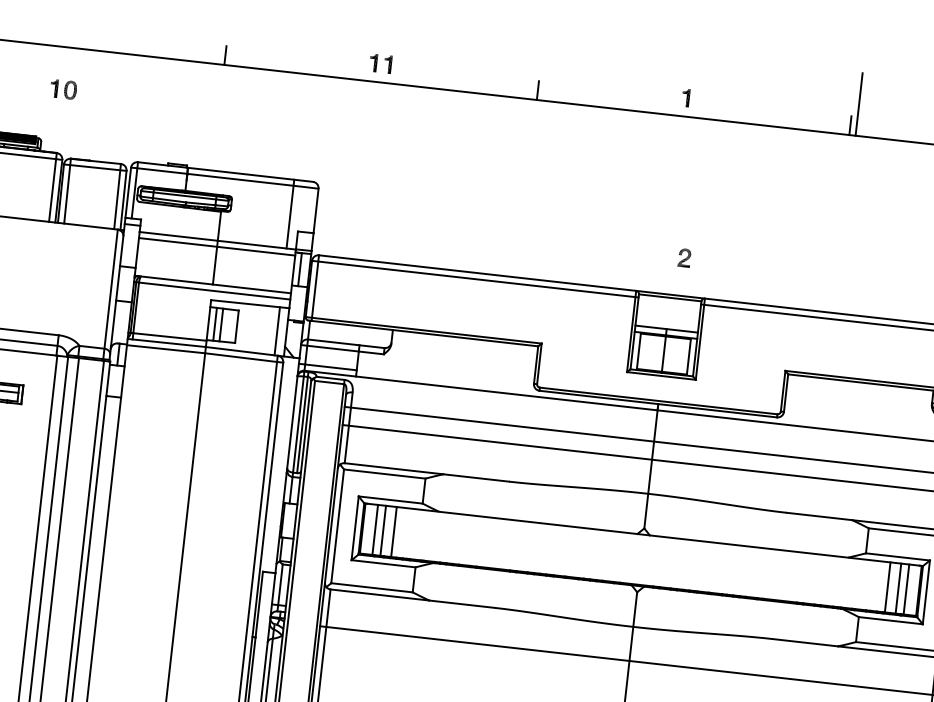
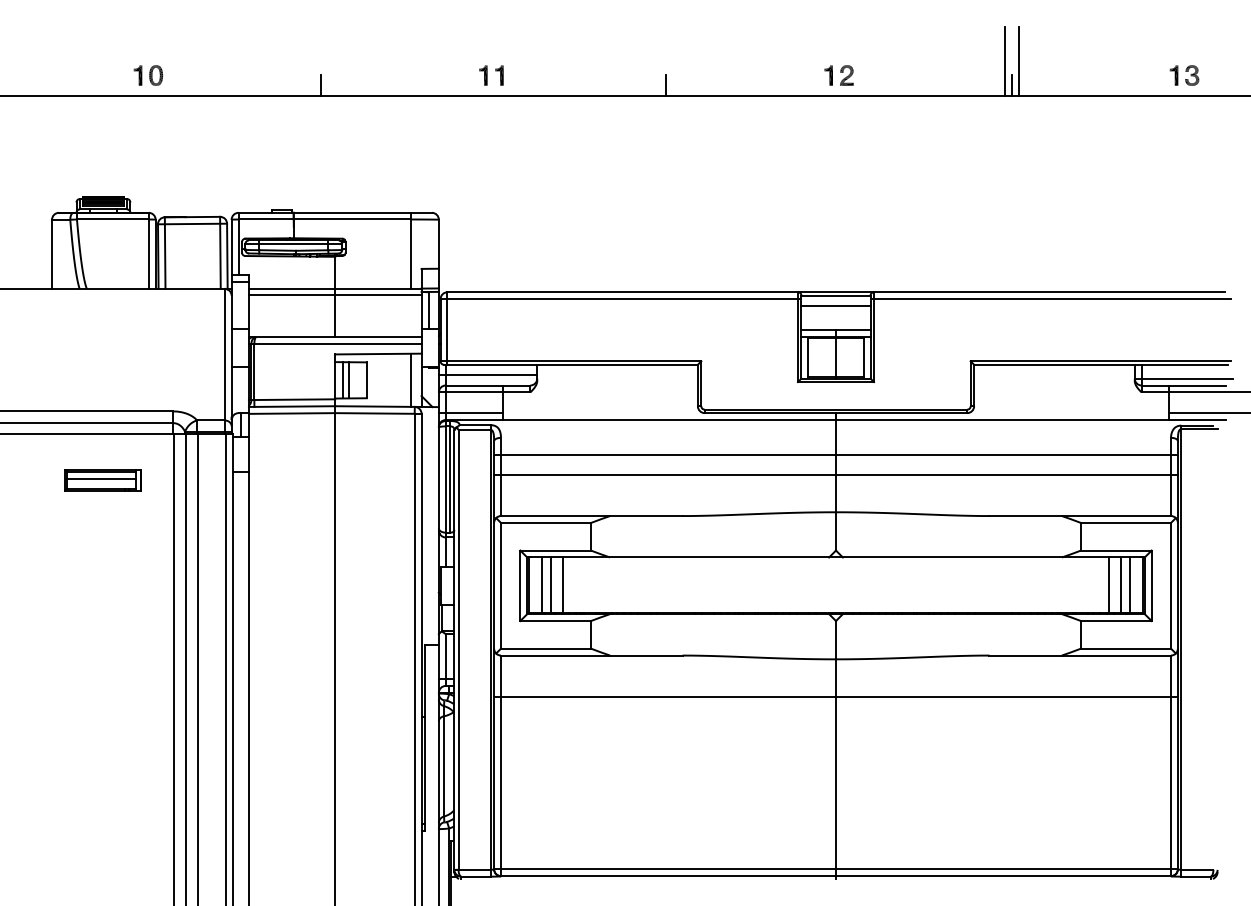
part: (63, 89) -> (148, 75), moved
line: (846, 103) -> (1004, 61), added
part: (684, 258) -> (846, 75), moved
line: (668, 307) -> (835, 306), added
line: (346, 334) -> (487, 375), added

